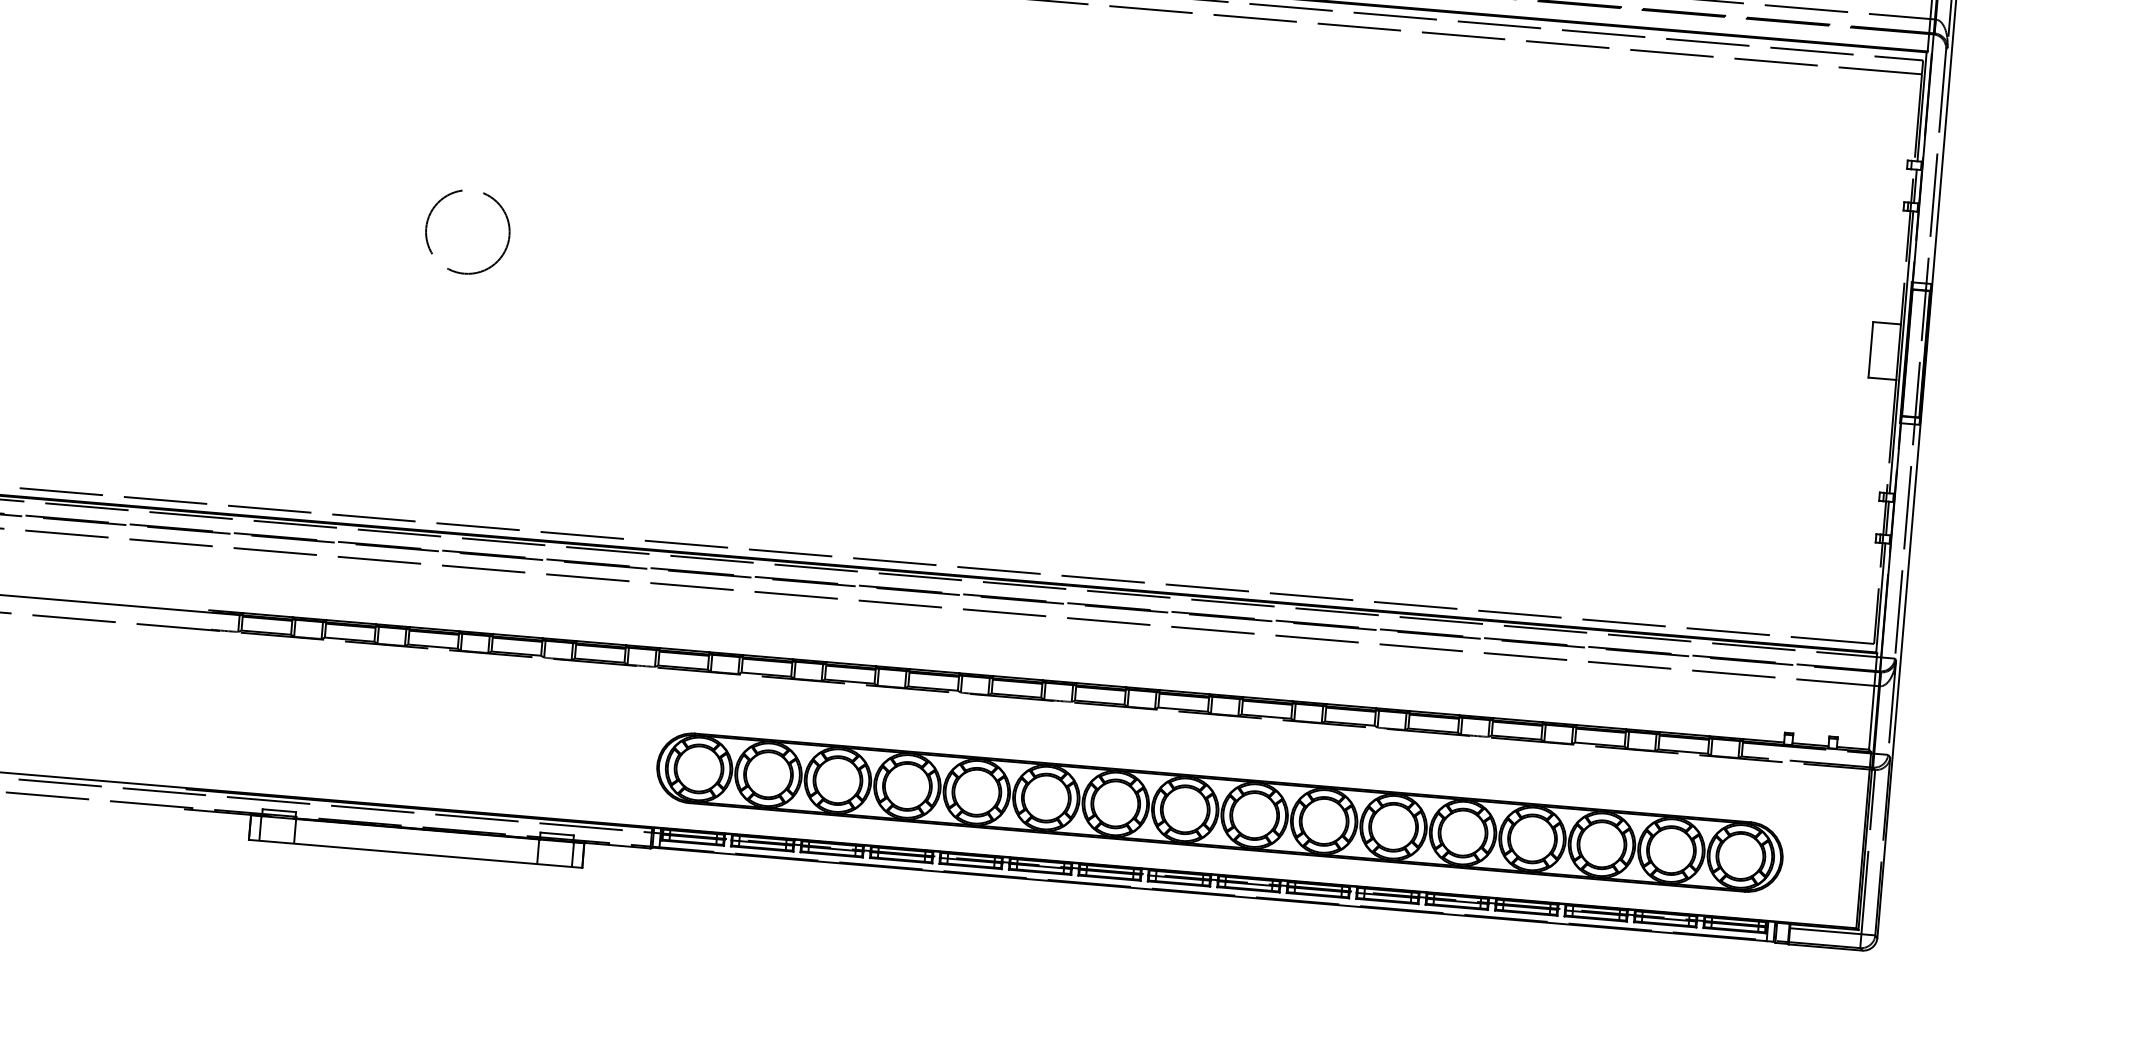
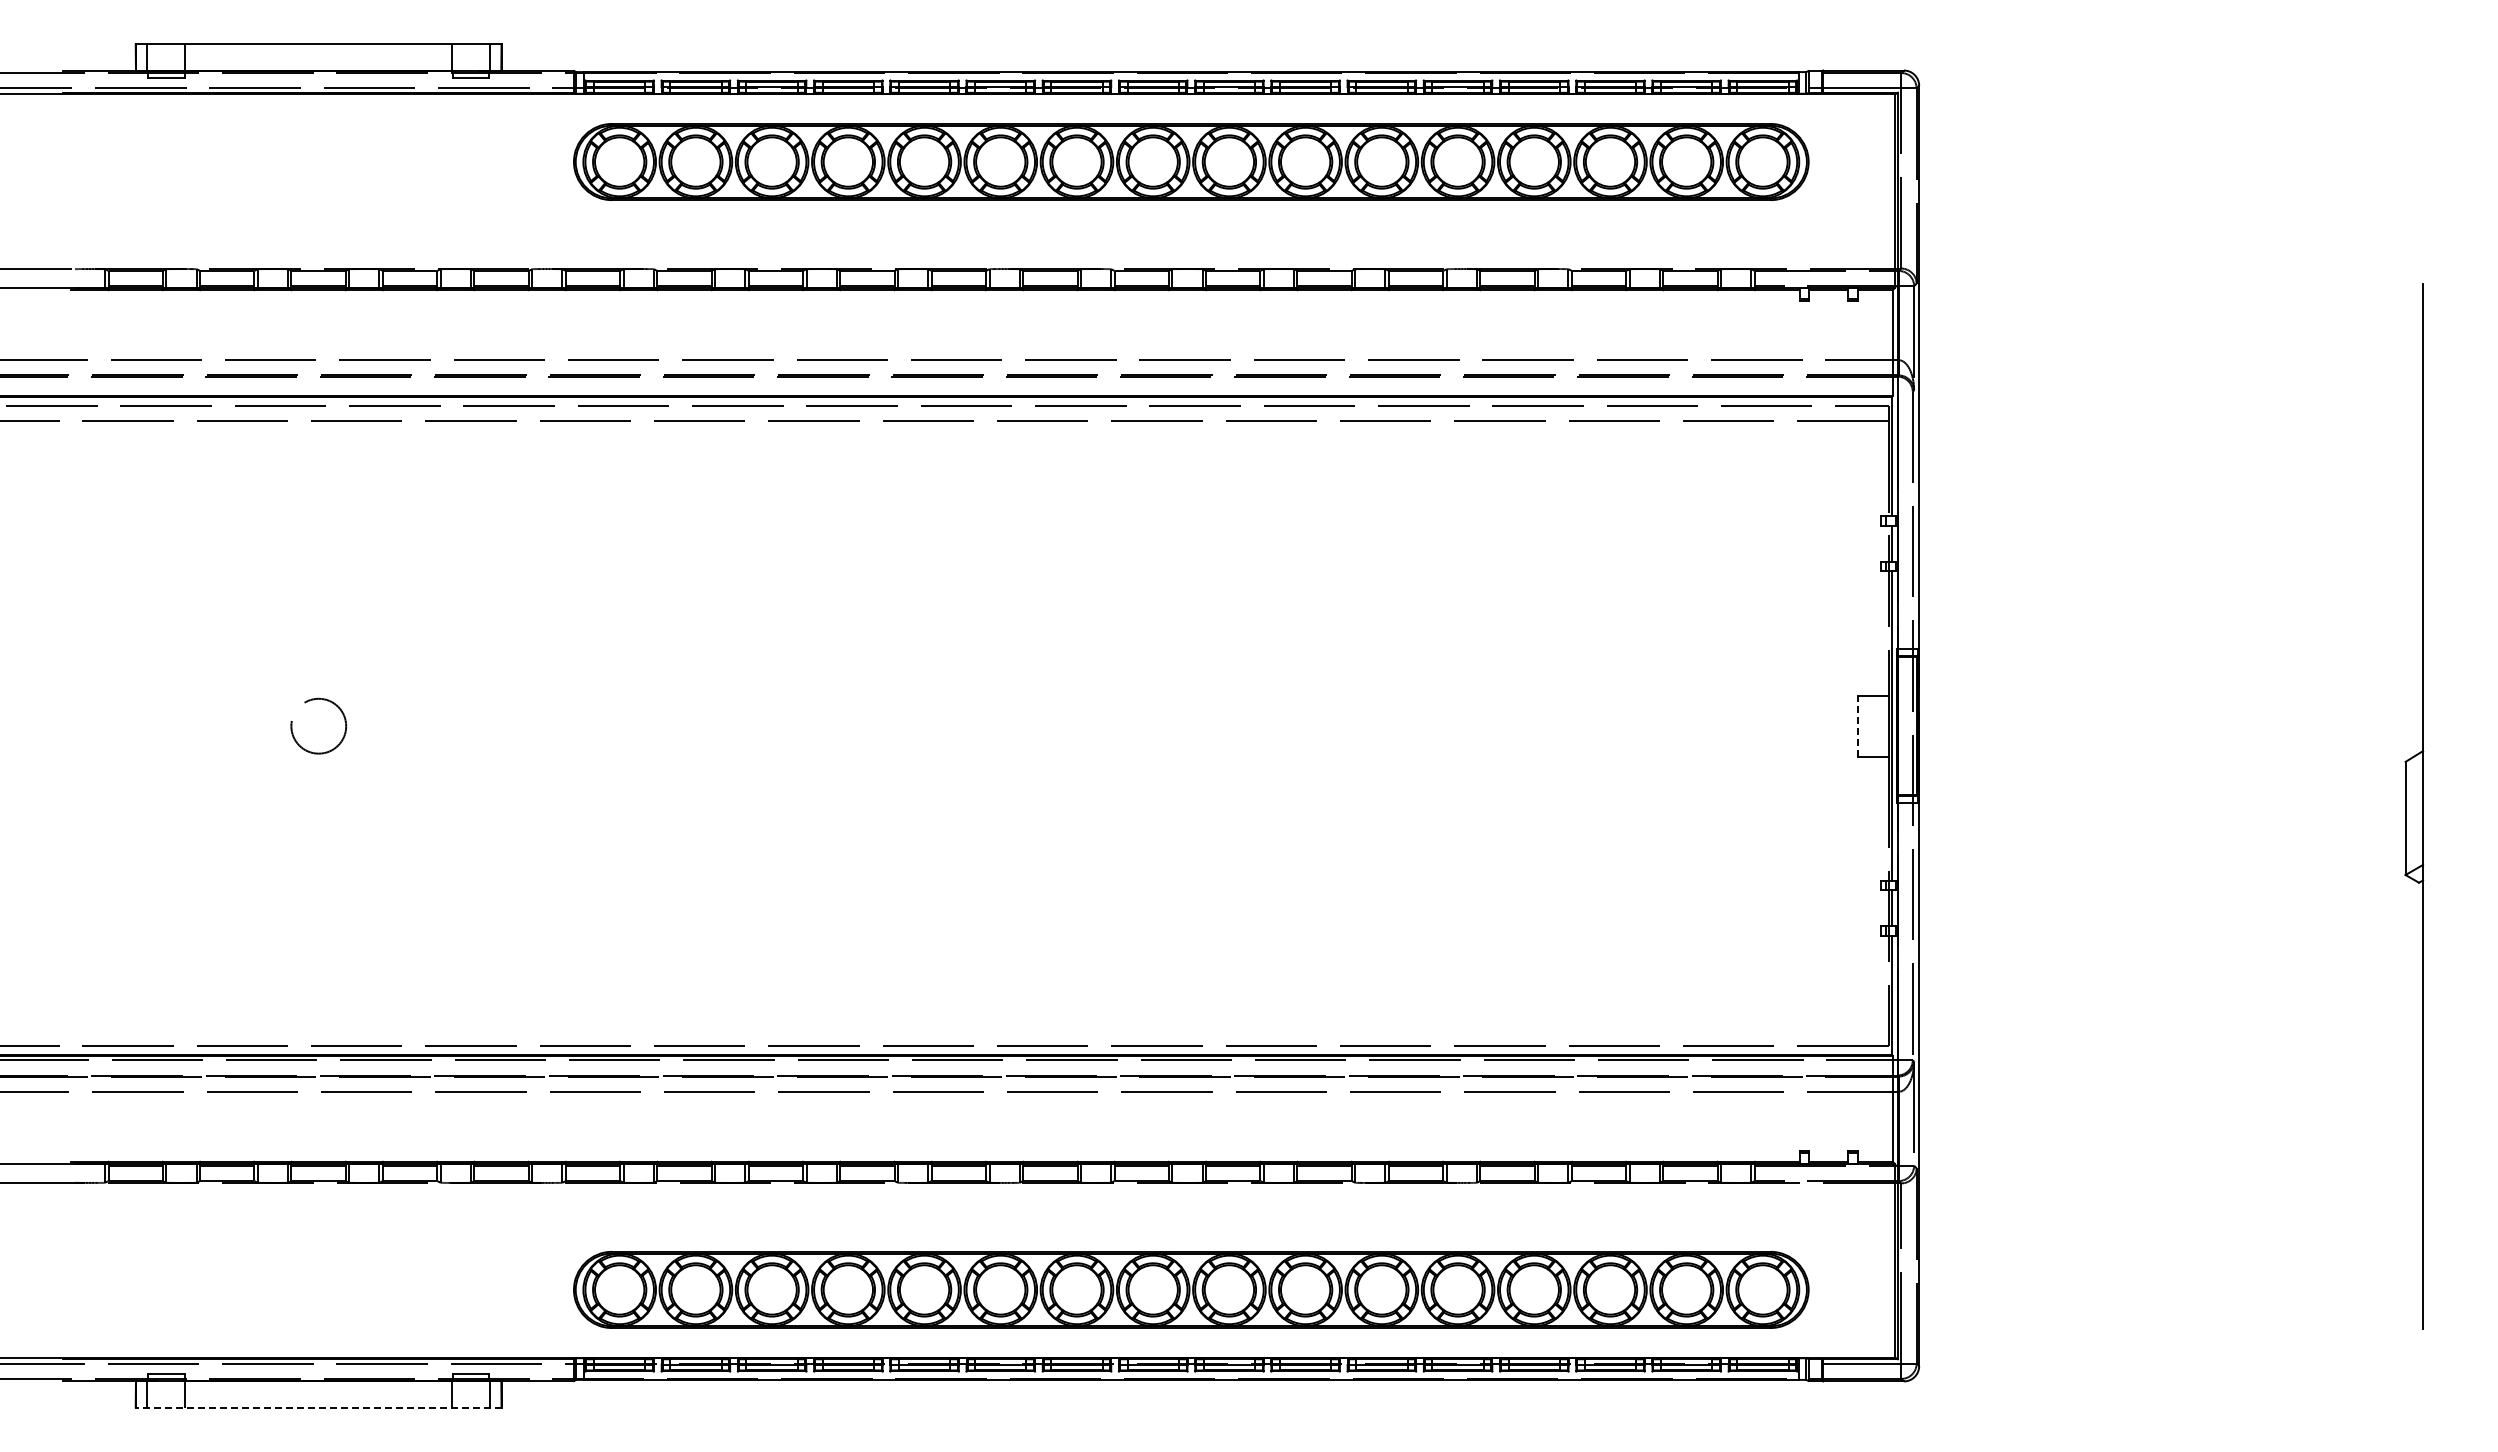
circle: (467, 232) -> (318, 726), size x0.6
line: (1871, 349) -> (1858, 725), solid -> dashed
line: (415, 853) -> (318, 1408), solid -> dashed

